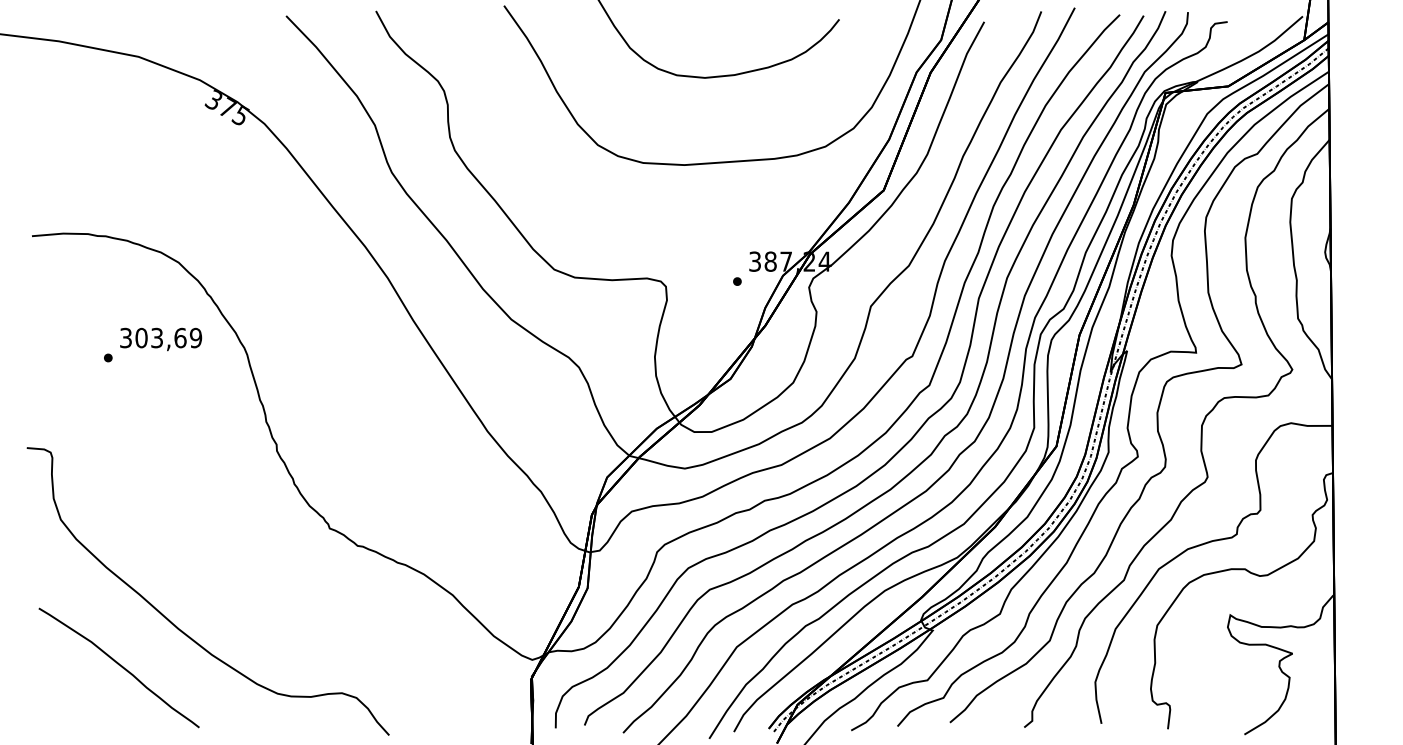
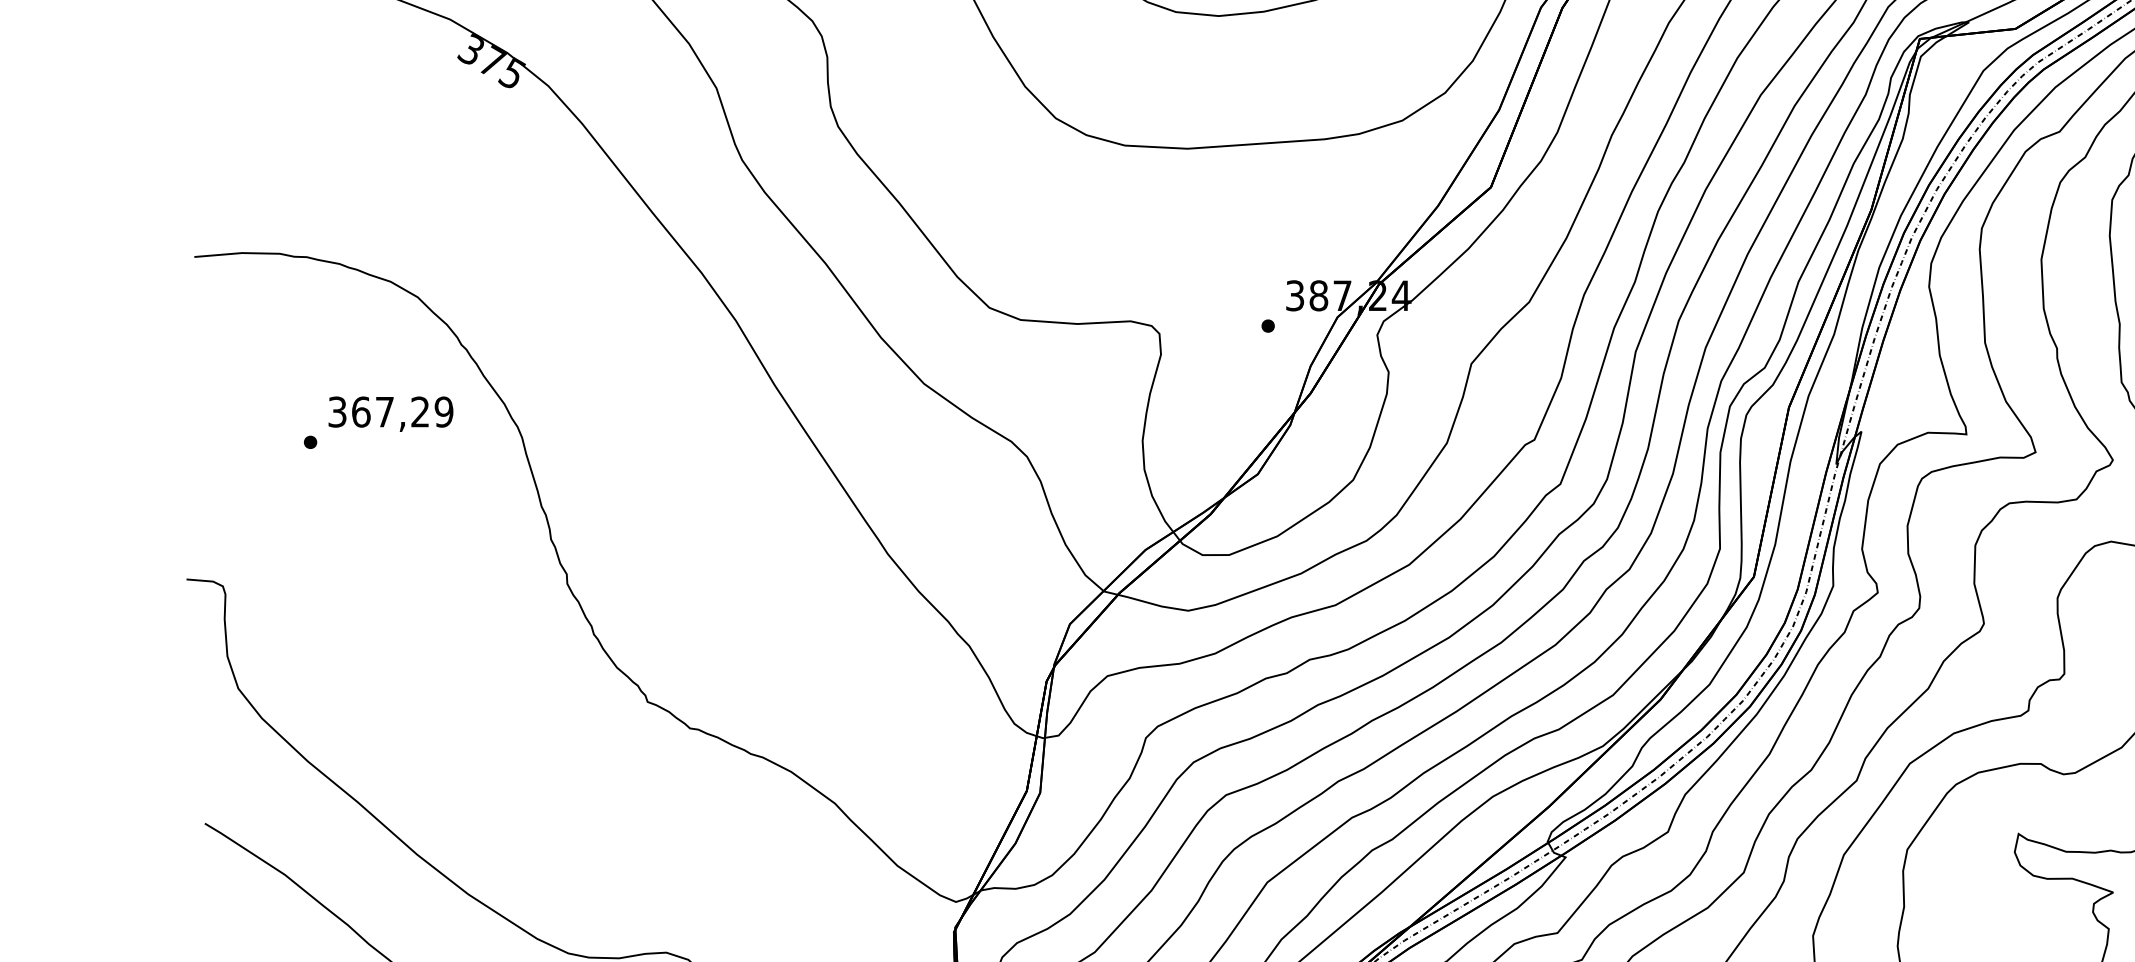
text: (160, 337) -> (390, 411), 303,69 -> 367,29

